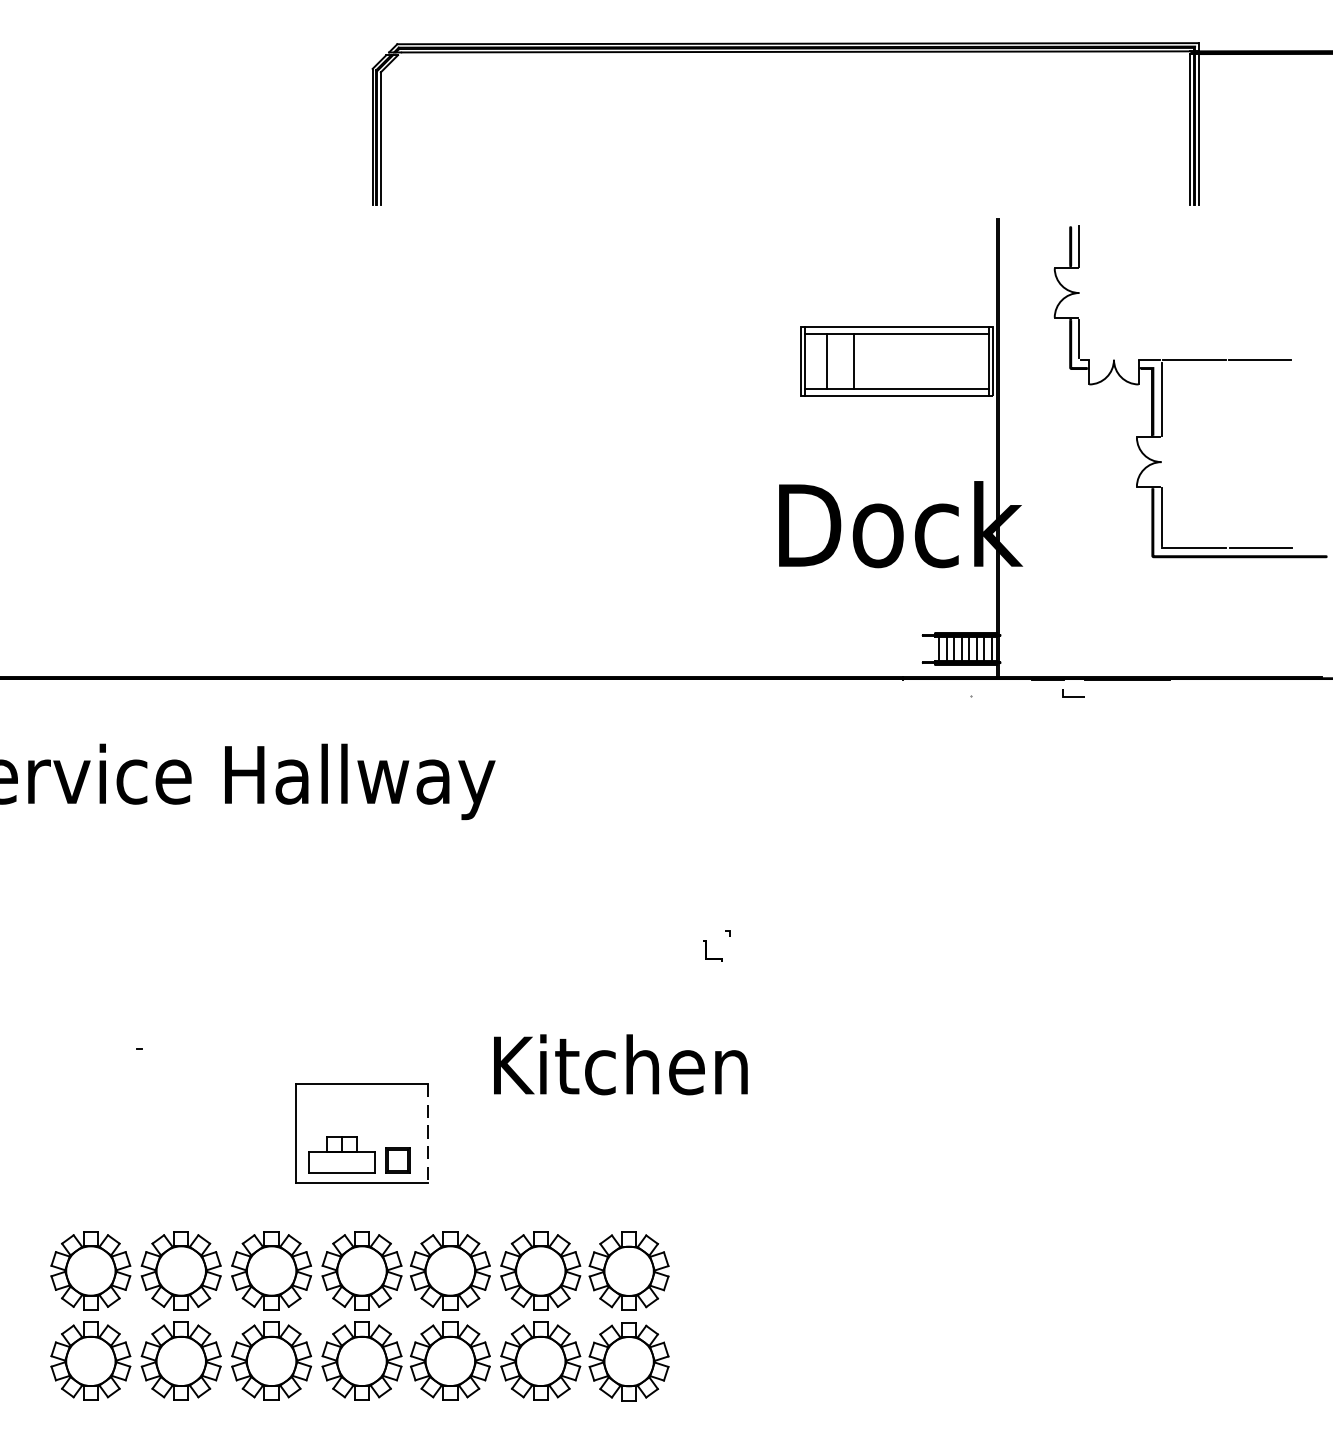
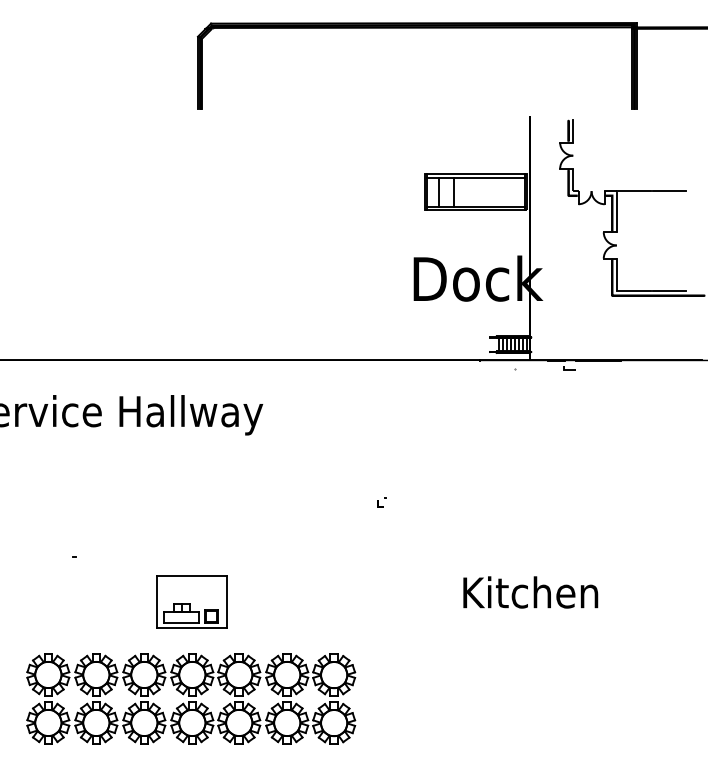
part: (718, 946) -> (381, 502), size x0.62
text: (620, 1064) -> (530, 592), moved
line: (428, 1134) -> (227, 602), dashed -> solid

